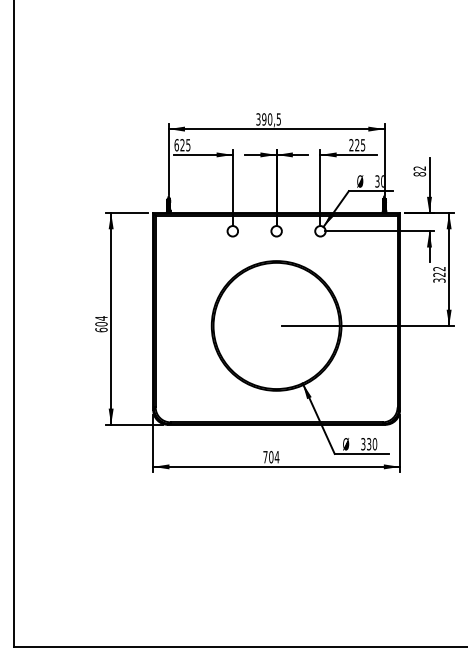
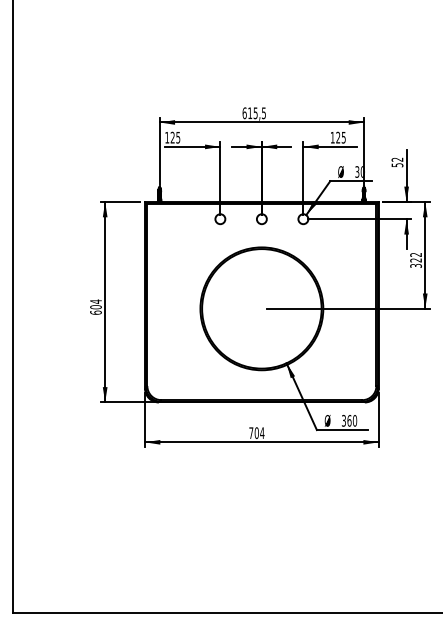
text: (264, 119) -> (250, 113), 390,5 -> 615,5
text: (176, 145) -> (167, 137), 625 -> 125
text: (351, 145) -> (332, 137), 225 -> 125
text: (419, 174) -> (397, 165), 82 -> 52
text: (369, 444) -> (349, 421), 330 -> 360

